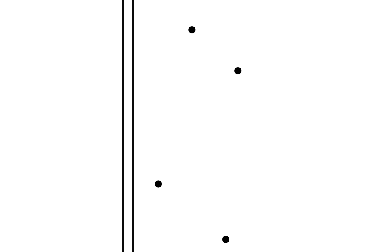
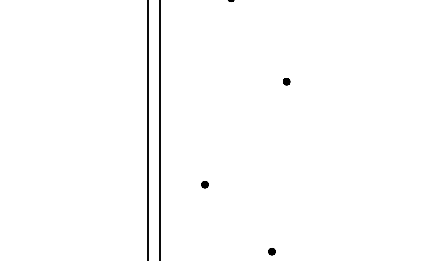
part: (237, 70) -> (286, 81), moved
part: (158, 183) -> (205, 184), moved

